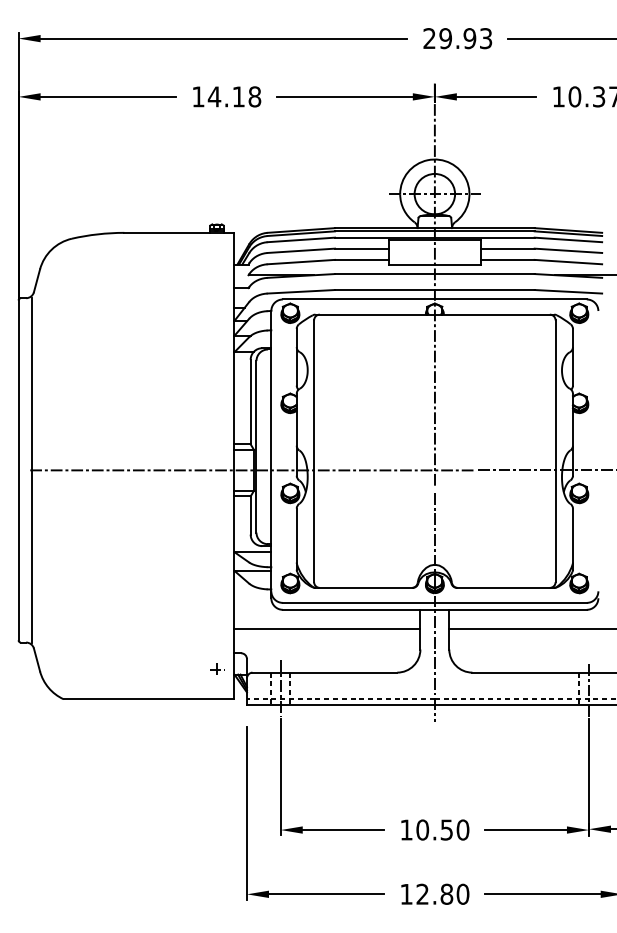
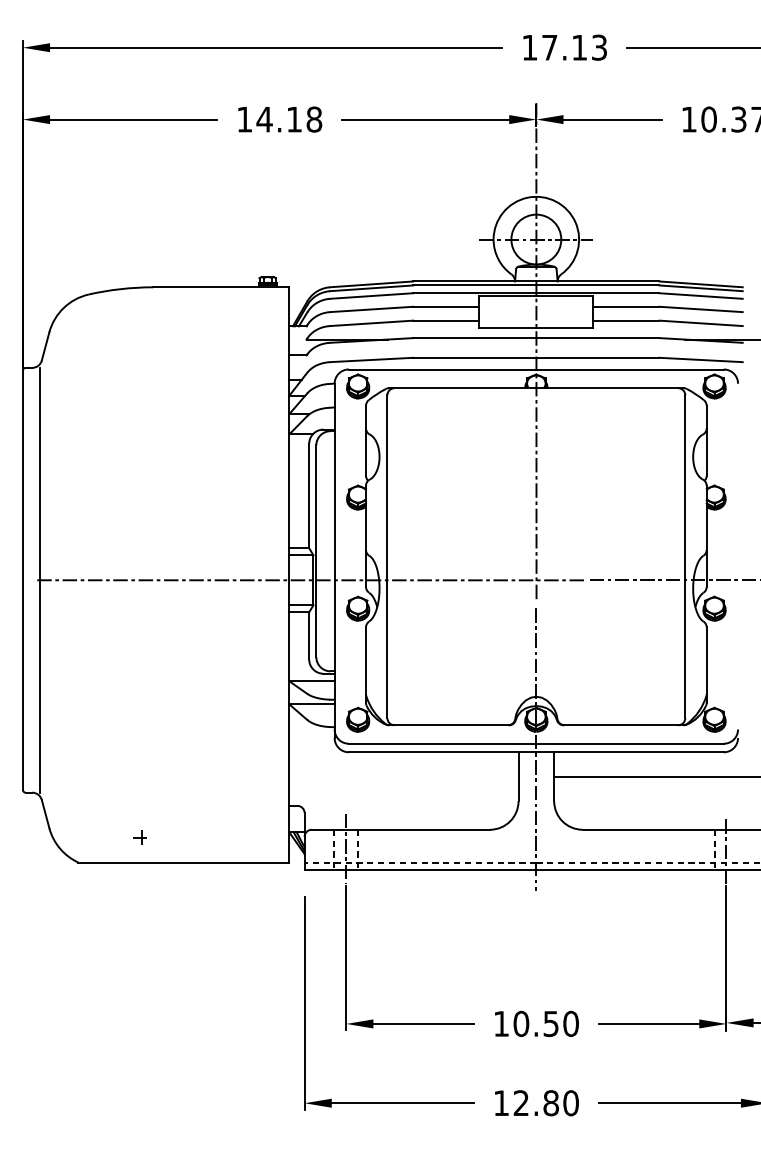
text: (449, 38) -> (554, 47), 29.93 -> 17.13
line: (327, 629) -> (403, 776), removed
part: (217, 668) -> (142, 837), moved

